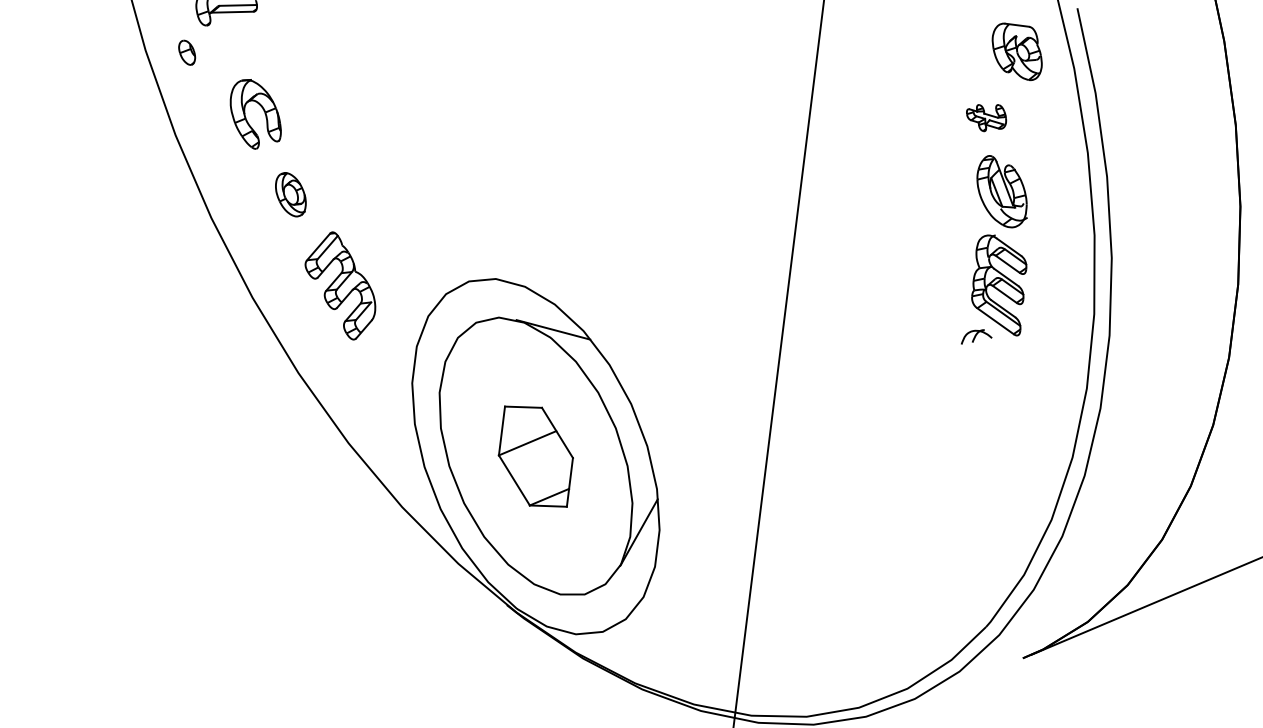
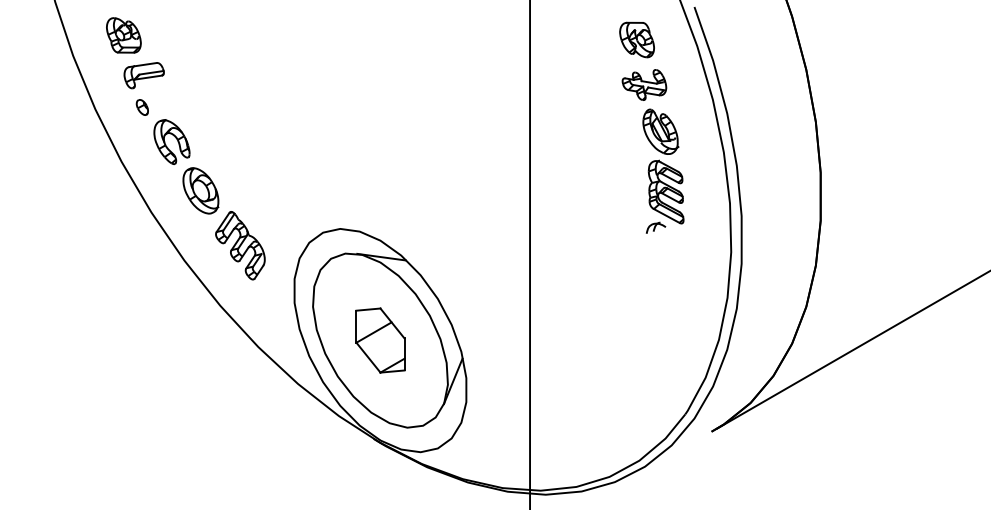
part: (1016, 50) -> (636, 39), moved
part: (185, 52) -> (141, 107), moved
part: (986, 116) -> (644, 84), size x1.67
part: (290, 193) -> (200, 190), size x1.67

